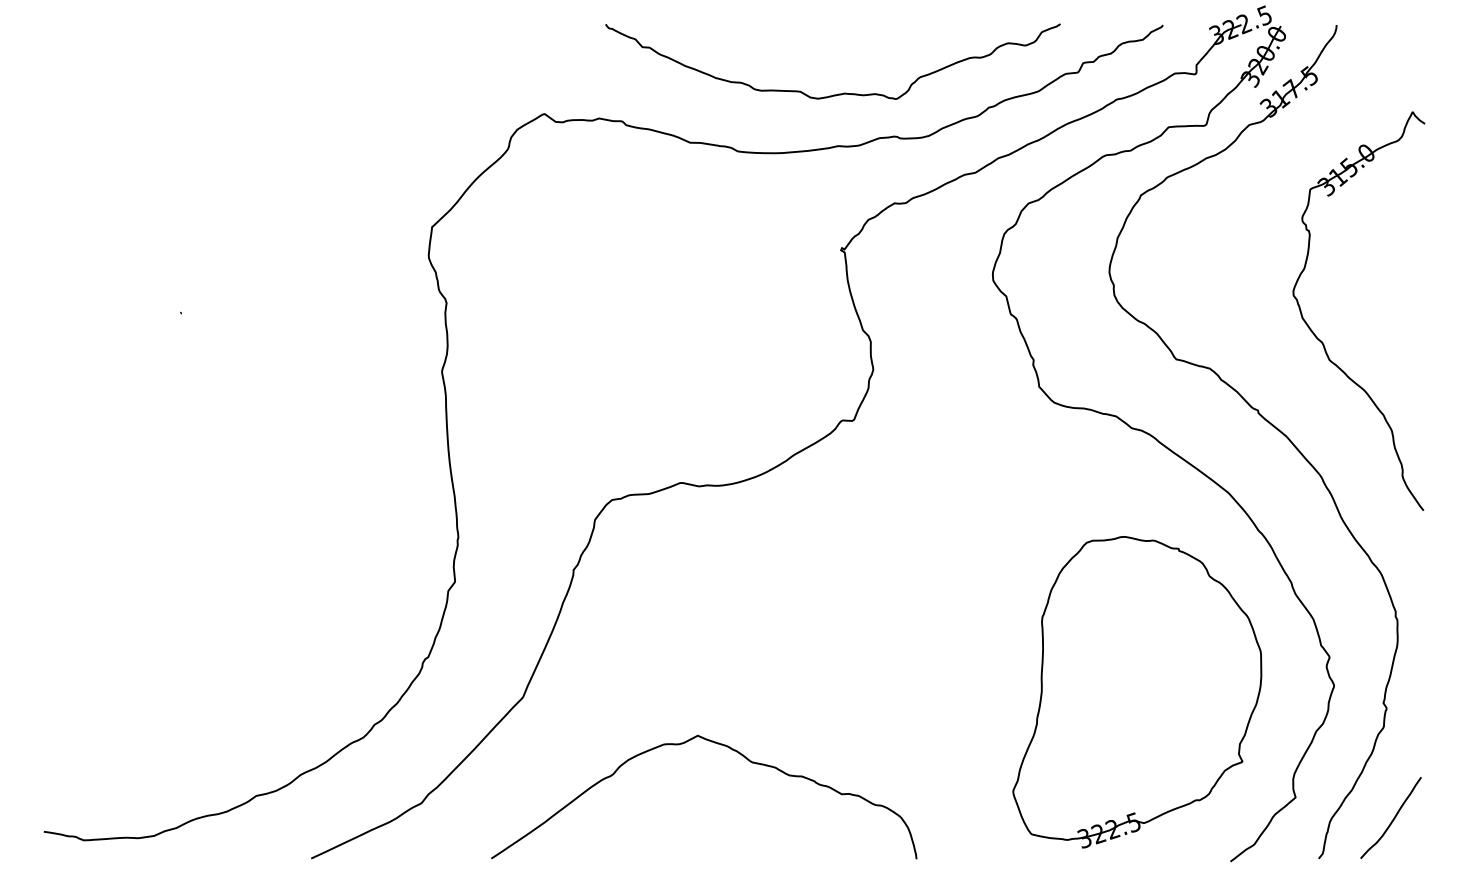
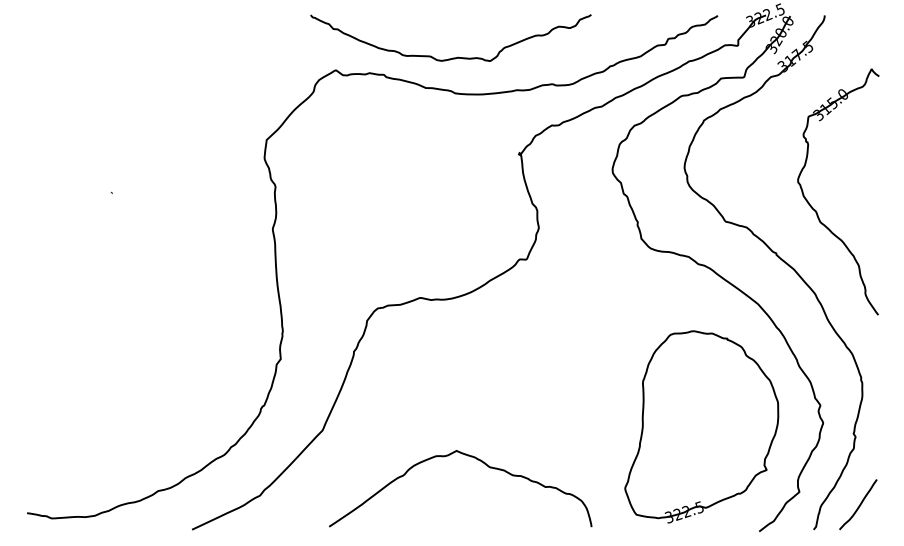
curve: (835, 93) -> (452, 57), moved
curve: (715, 744) -> (467, 456), moved

